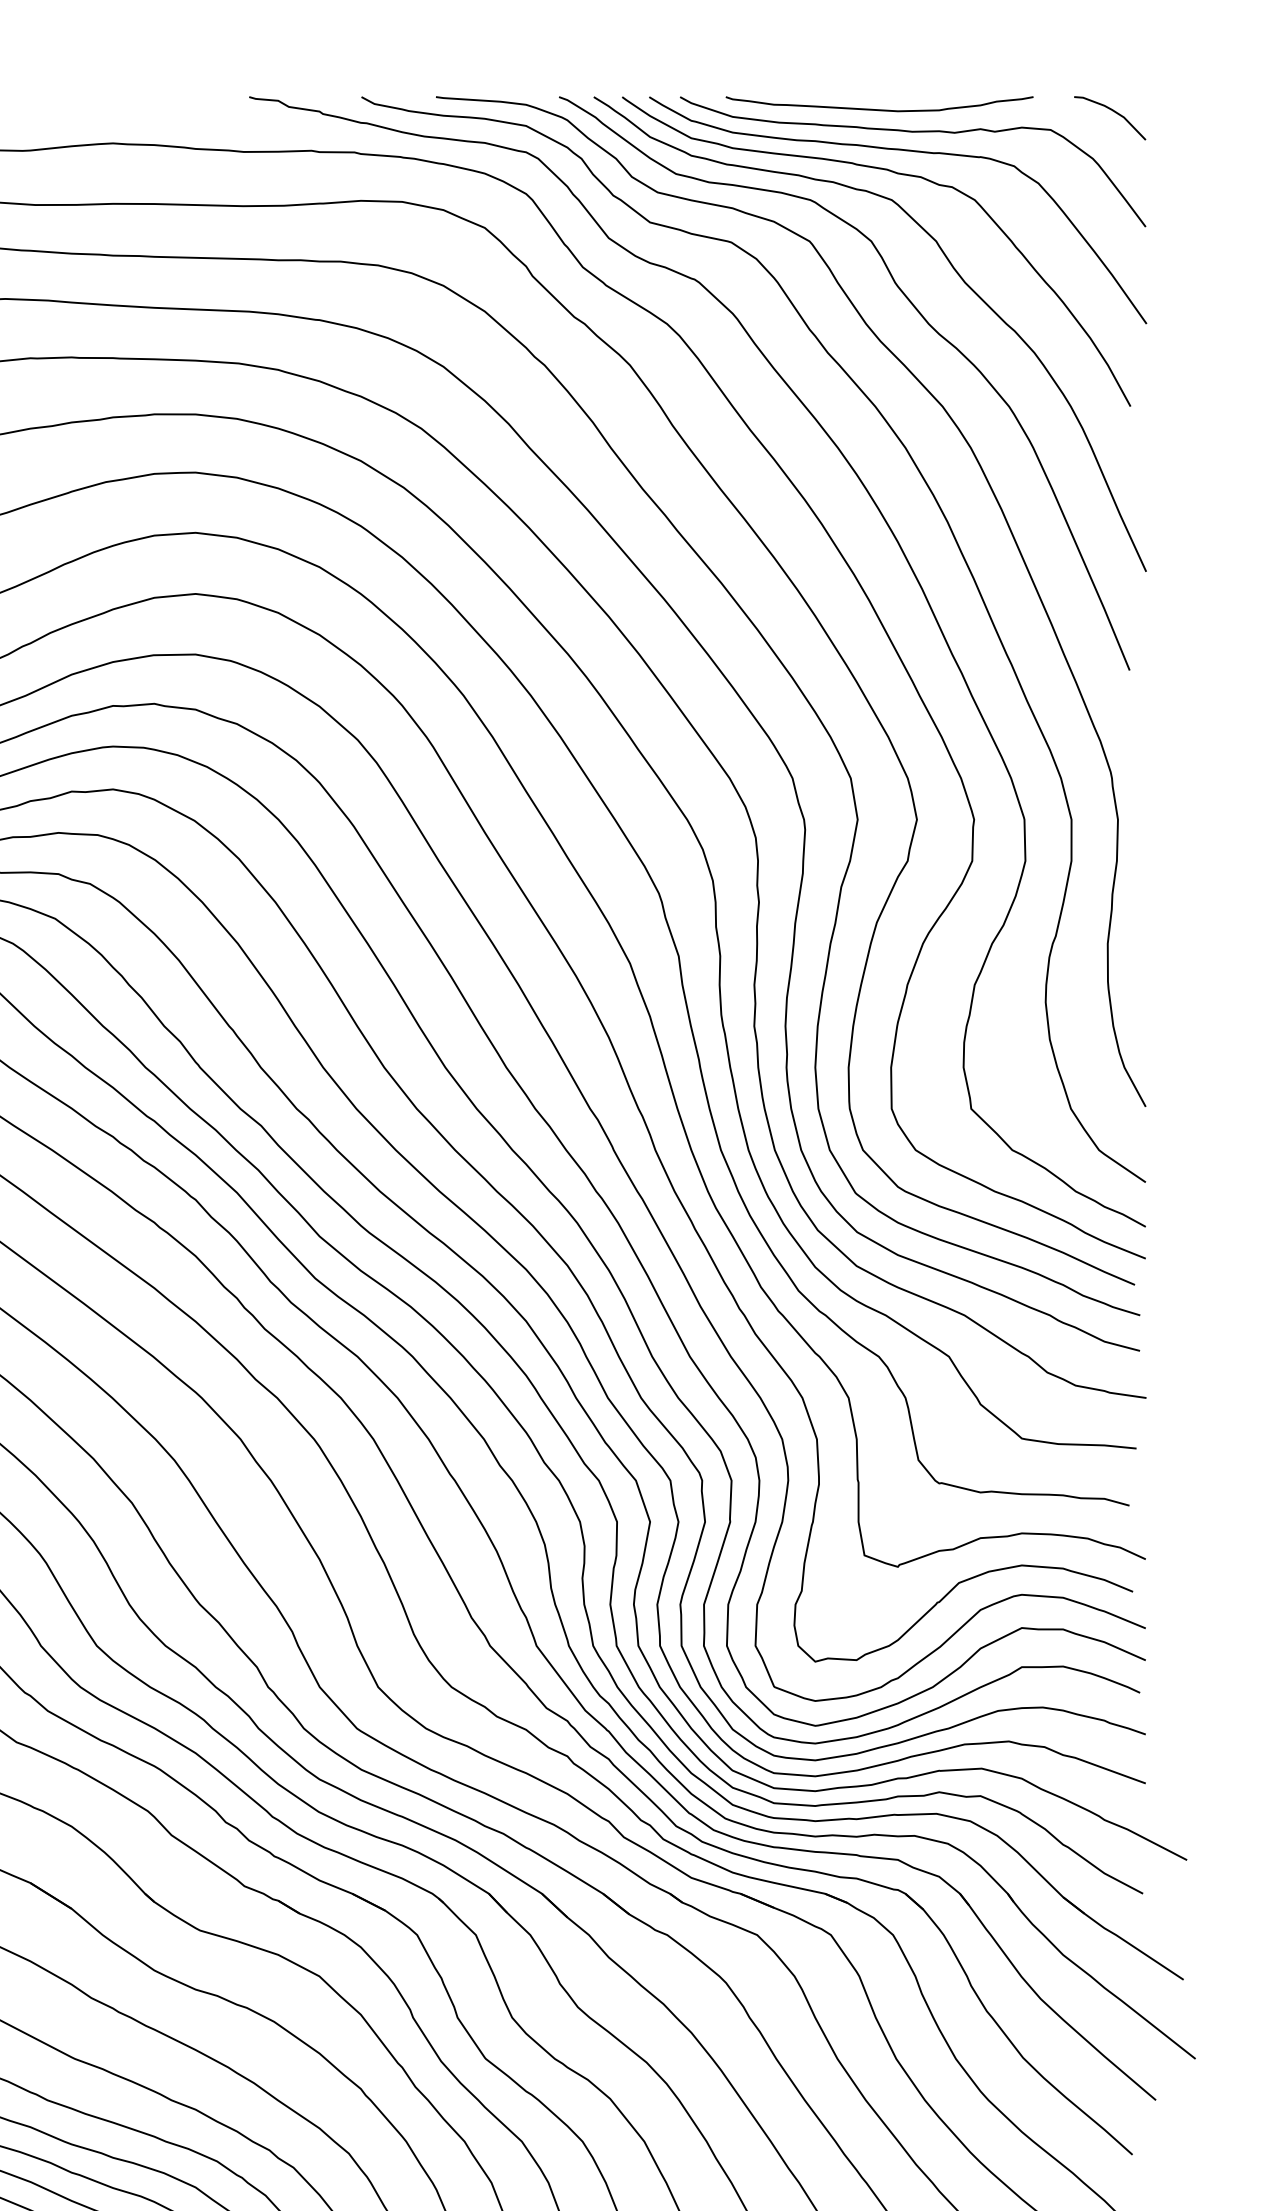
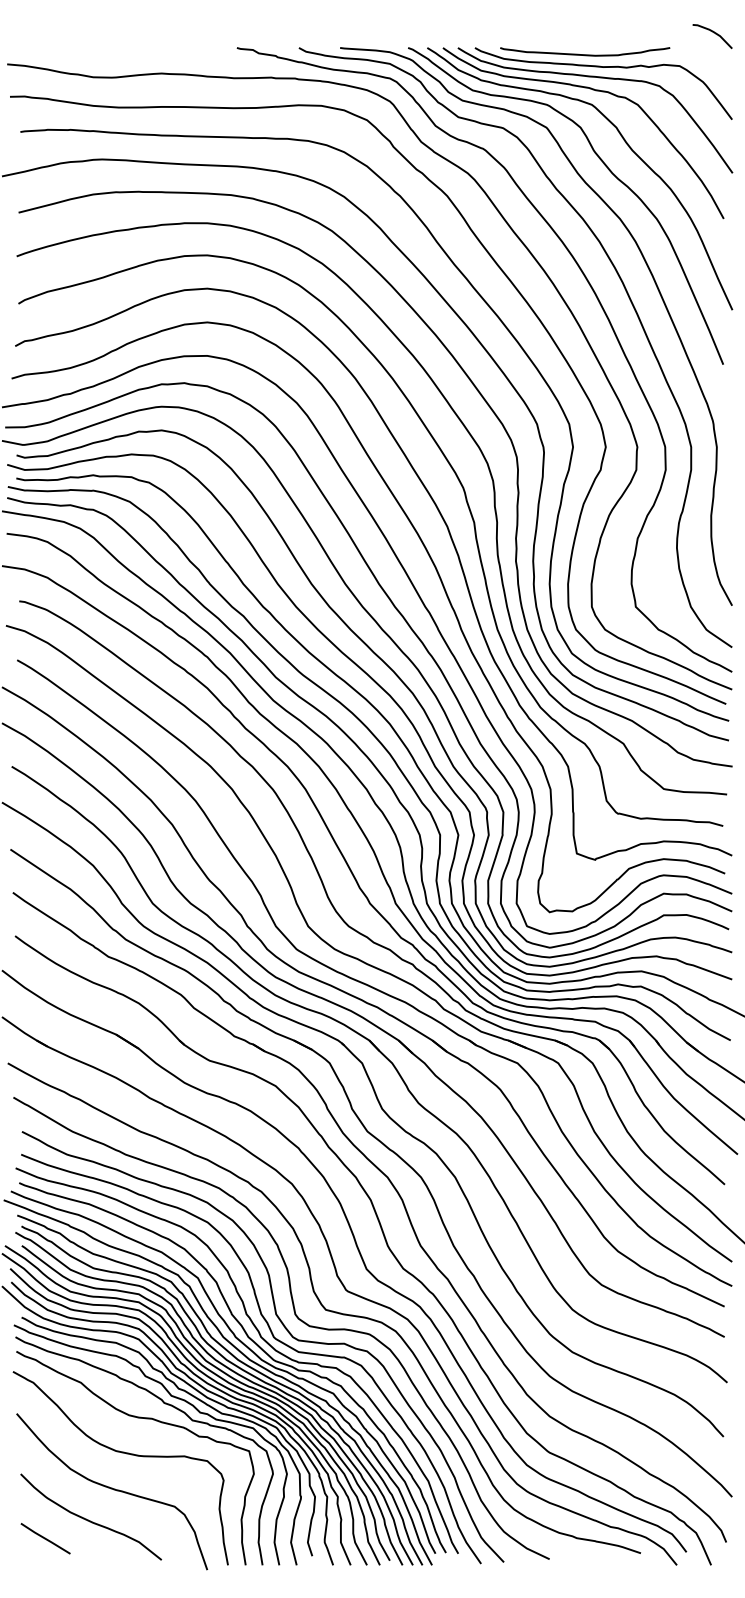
curve: (1111, 112) -> (713, 33), moved

